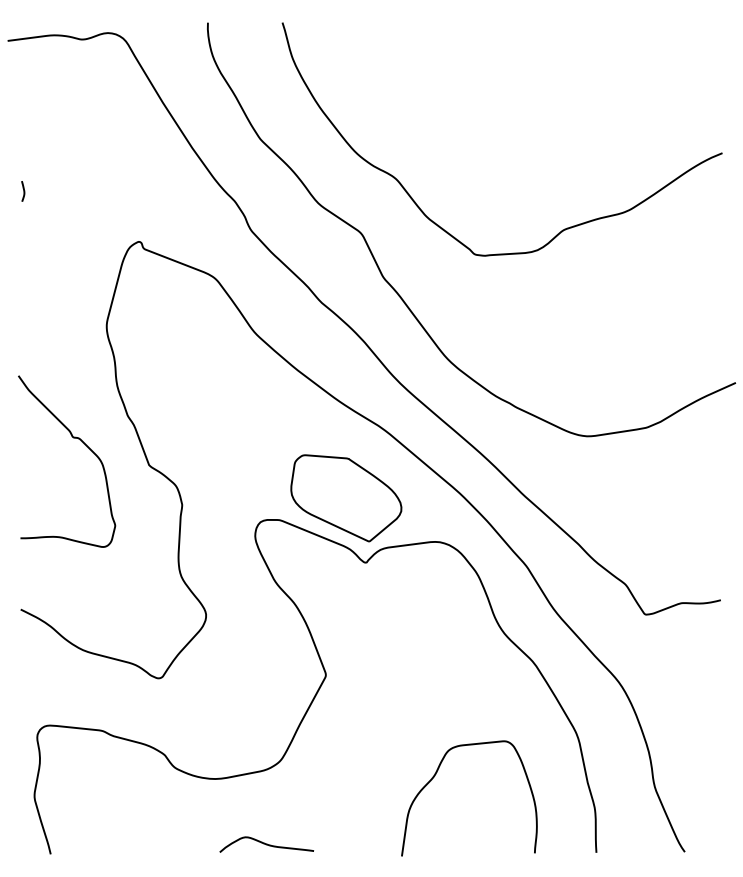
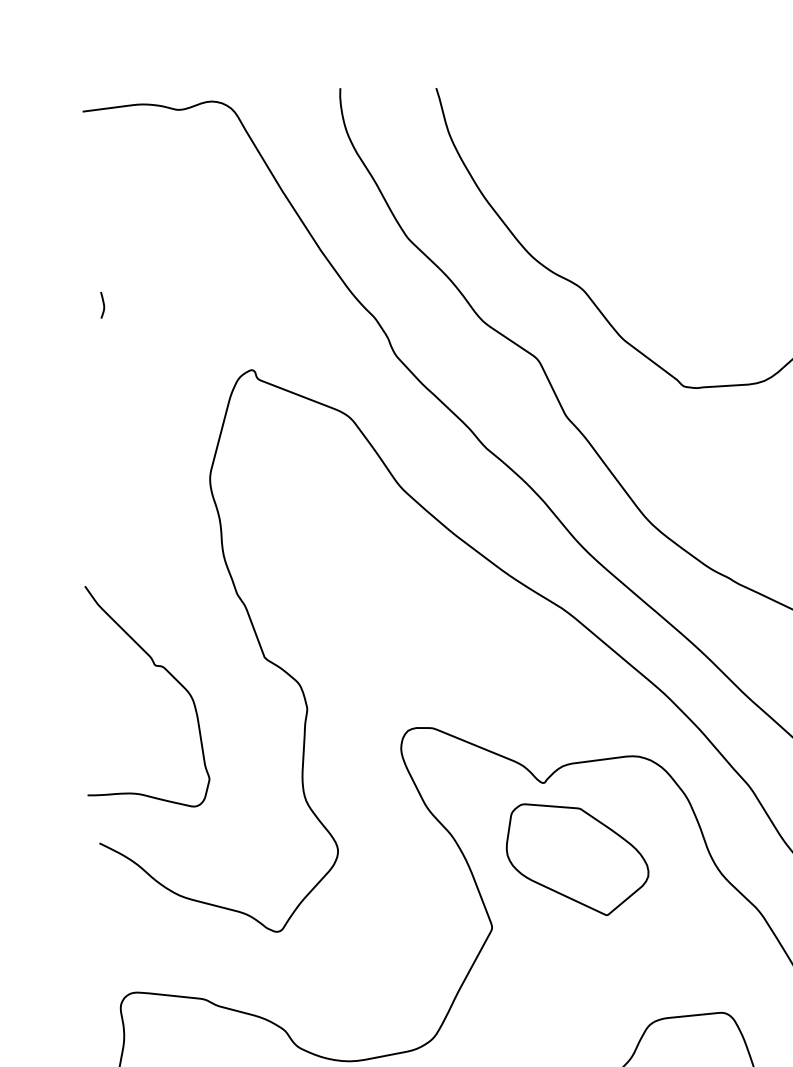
curve: (73, 438) -> (155, 666), moved
part: (346, 498) -> (577, 859), moved

